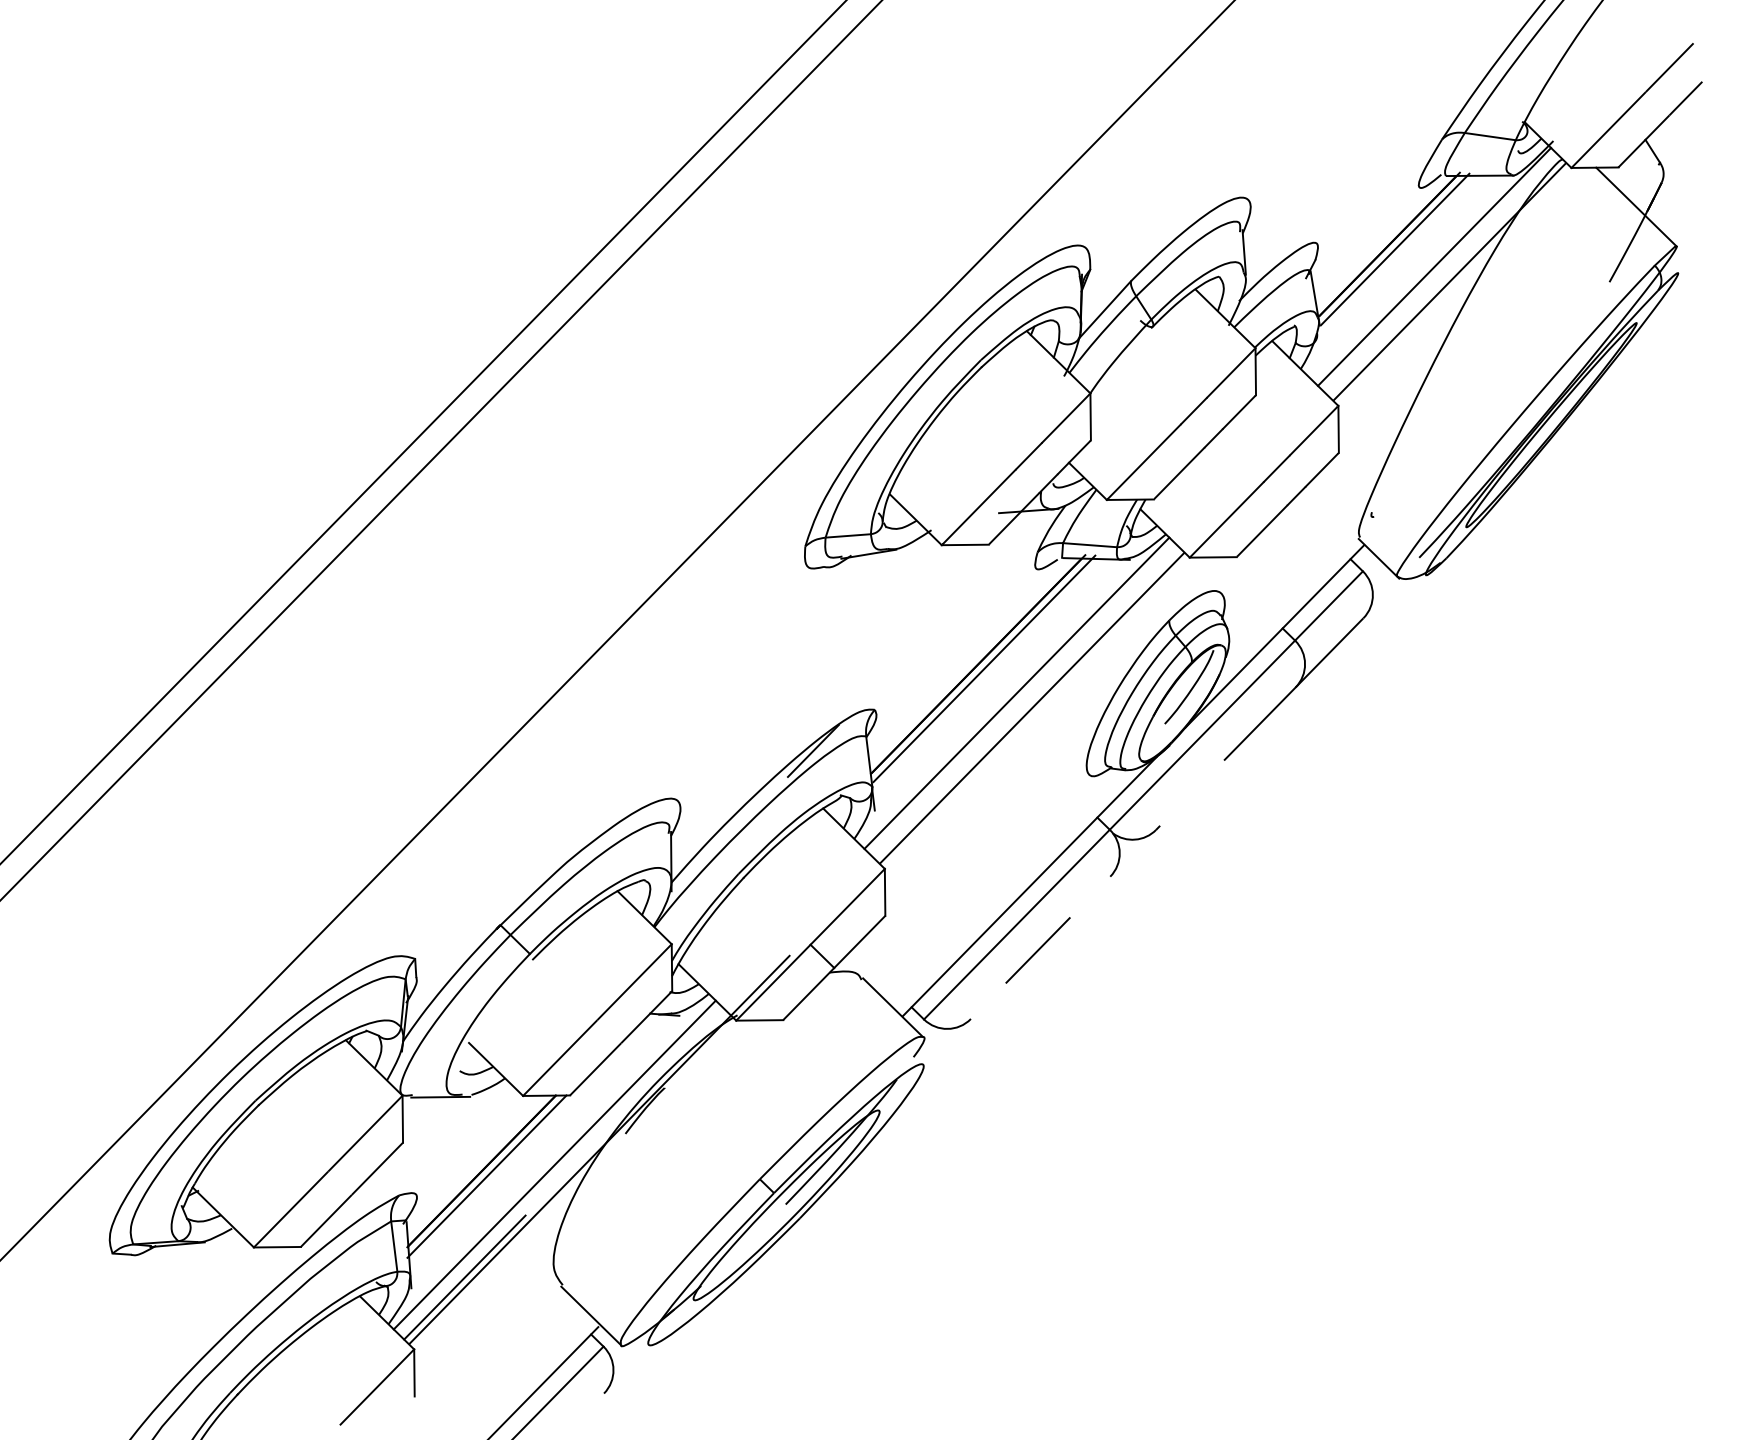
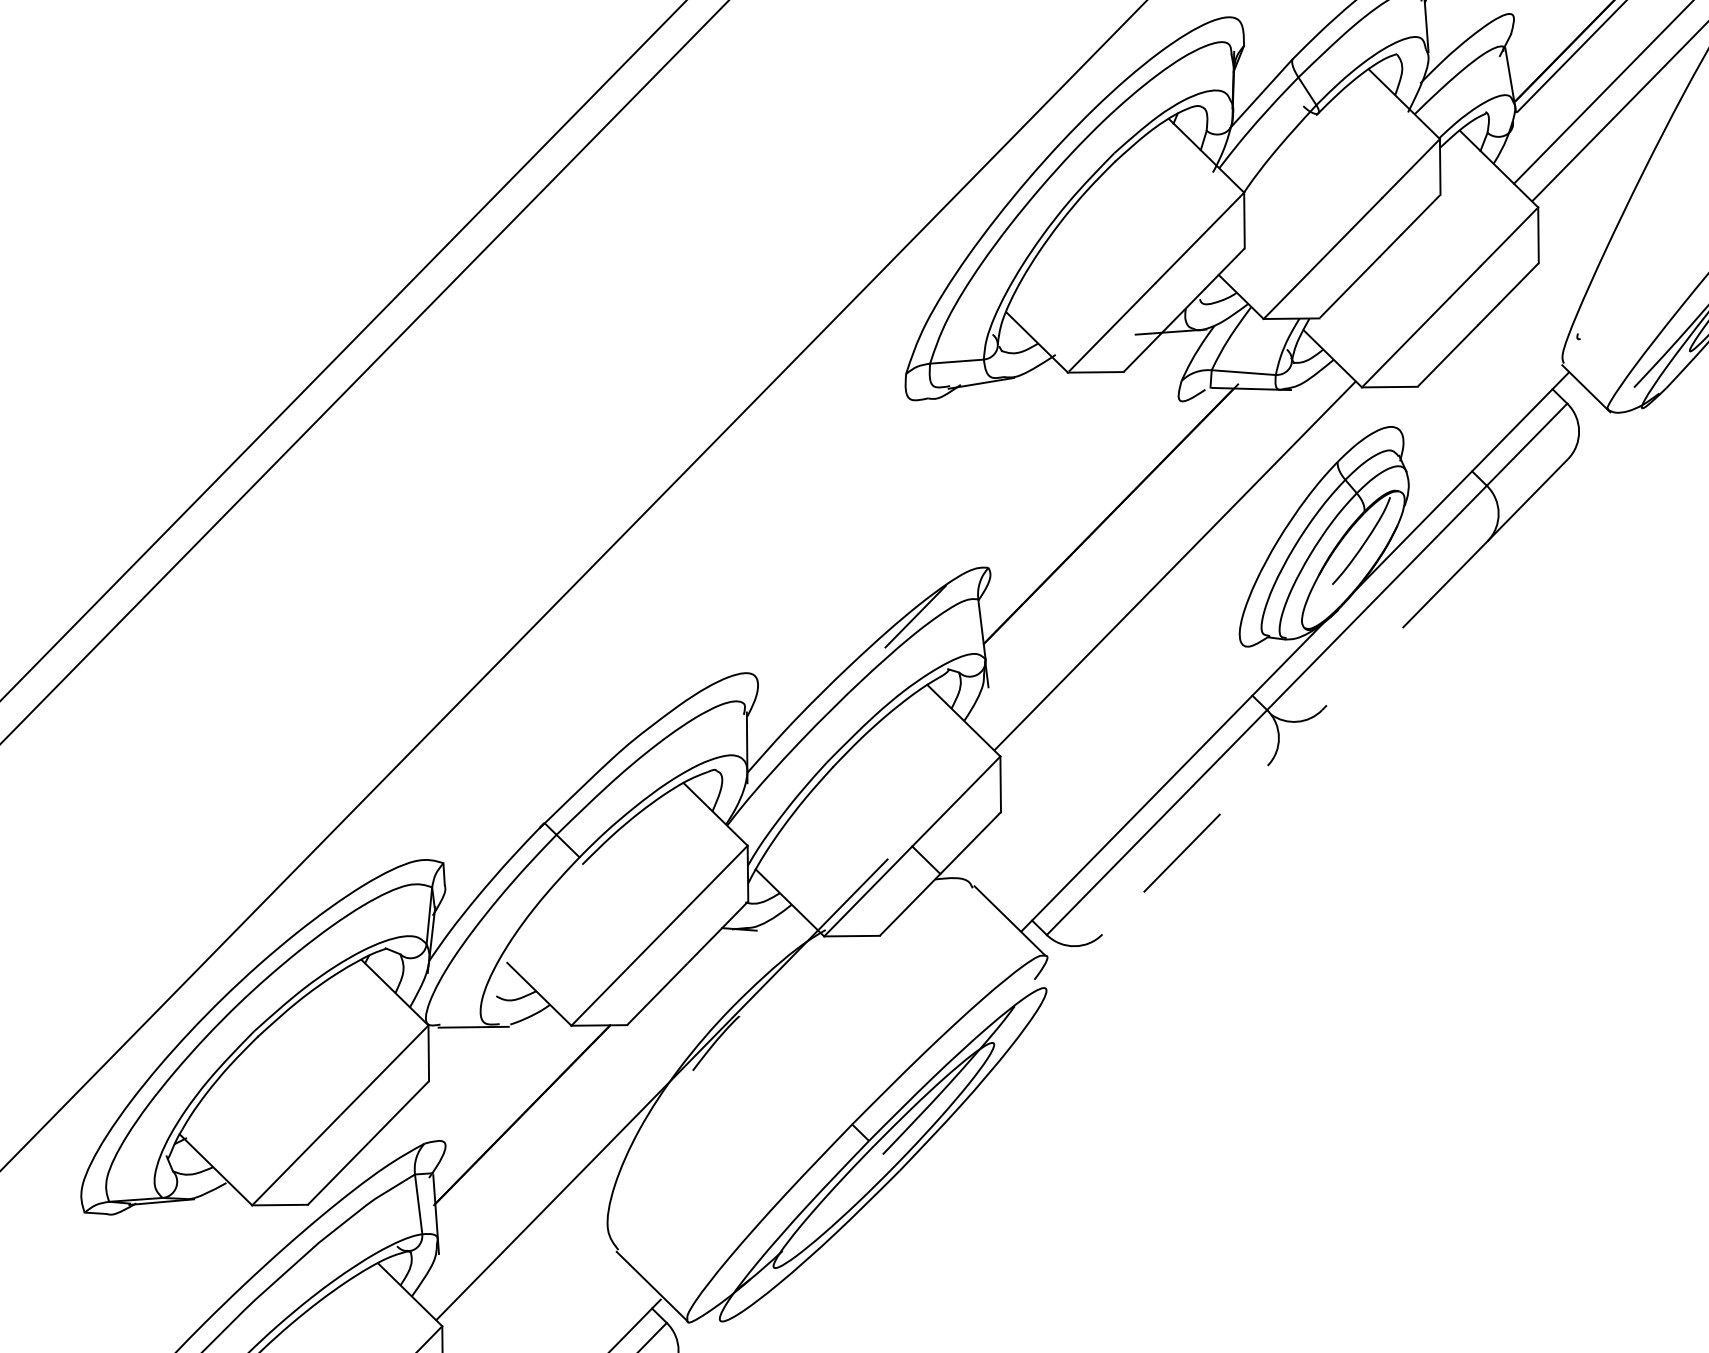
line: (984, 668) -> (1118, 518), removed
line: (1016, 692) -> (1156, 547), removed
line: (554, 1164) -> (608, 1107), removed
line: (486, 1176) -> (528, 1121), removed
line: (464, 1277) -> (501, 1241), removed

